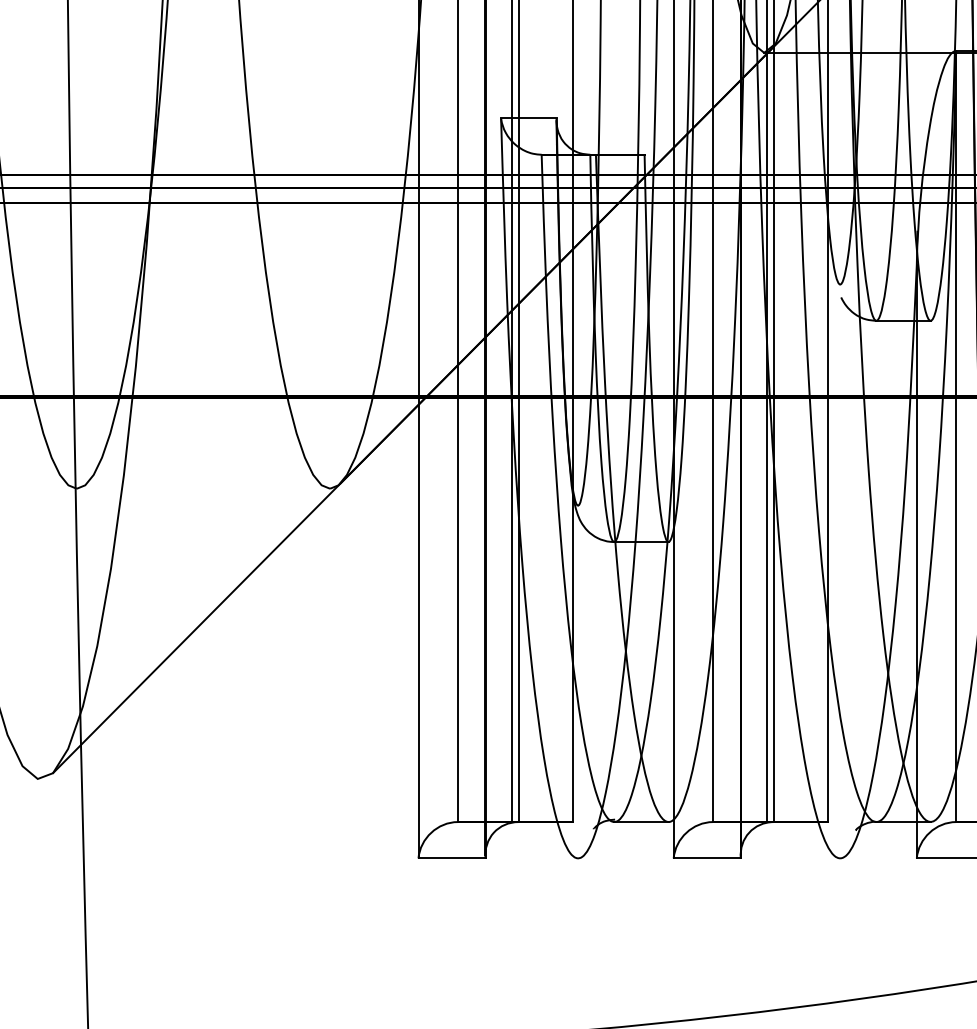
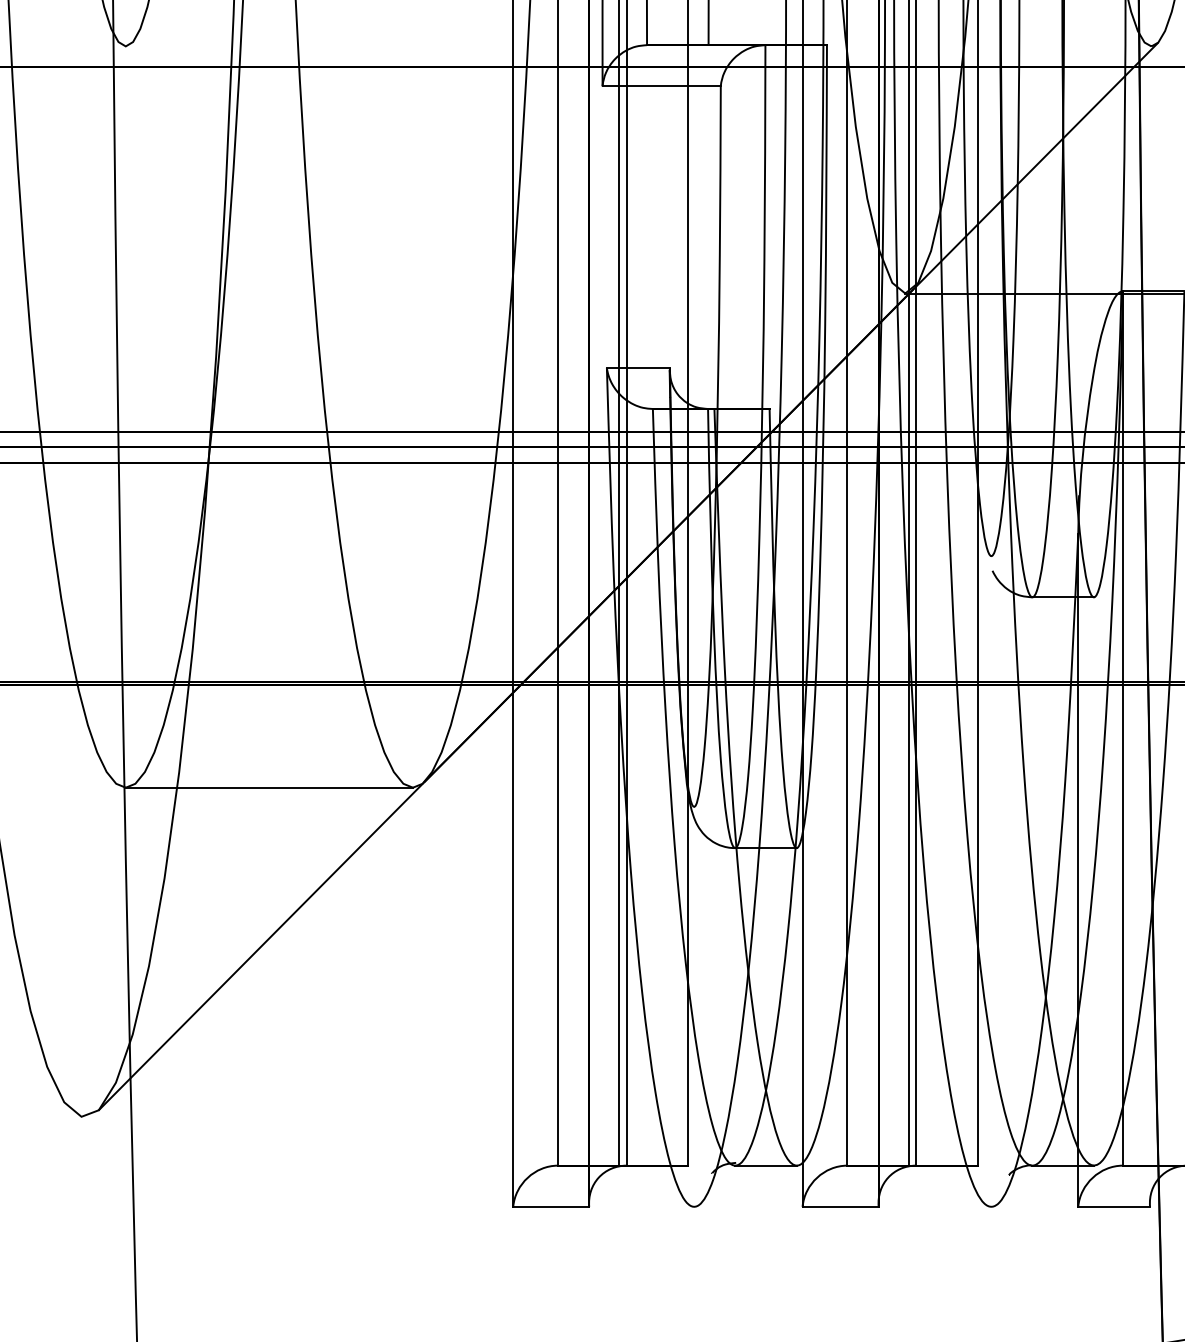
line: (202, 488) -> (268, 787), added

